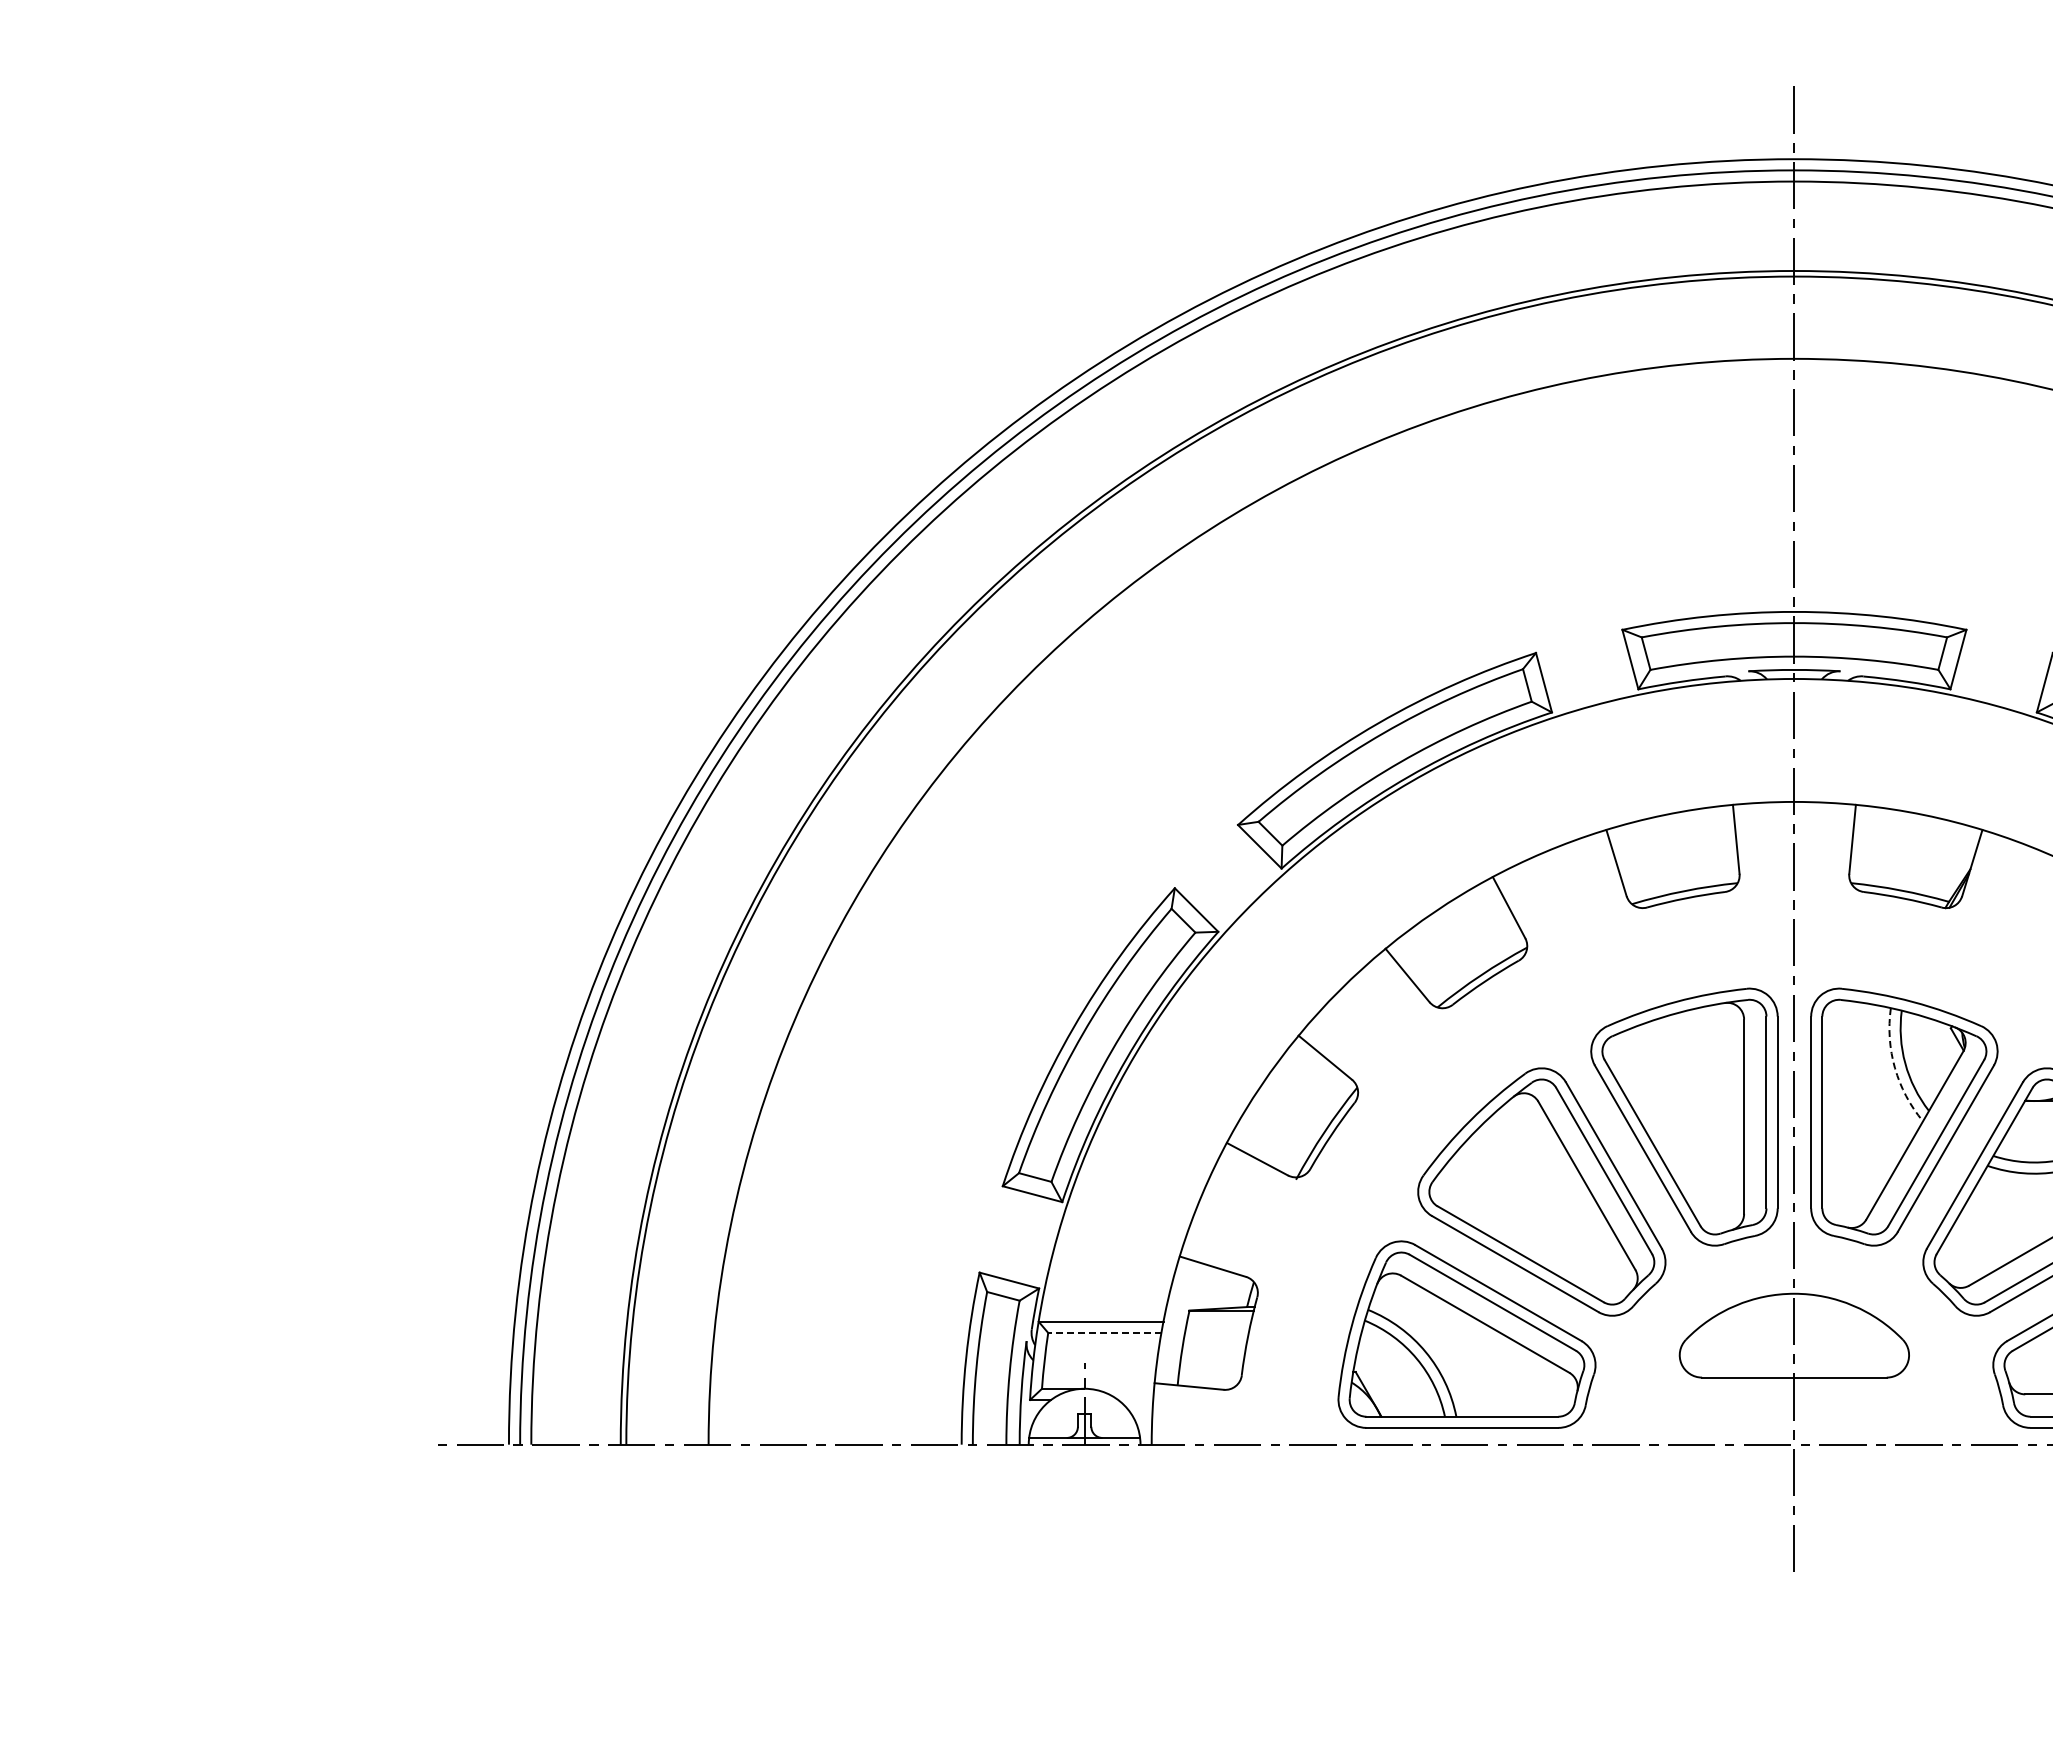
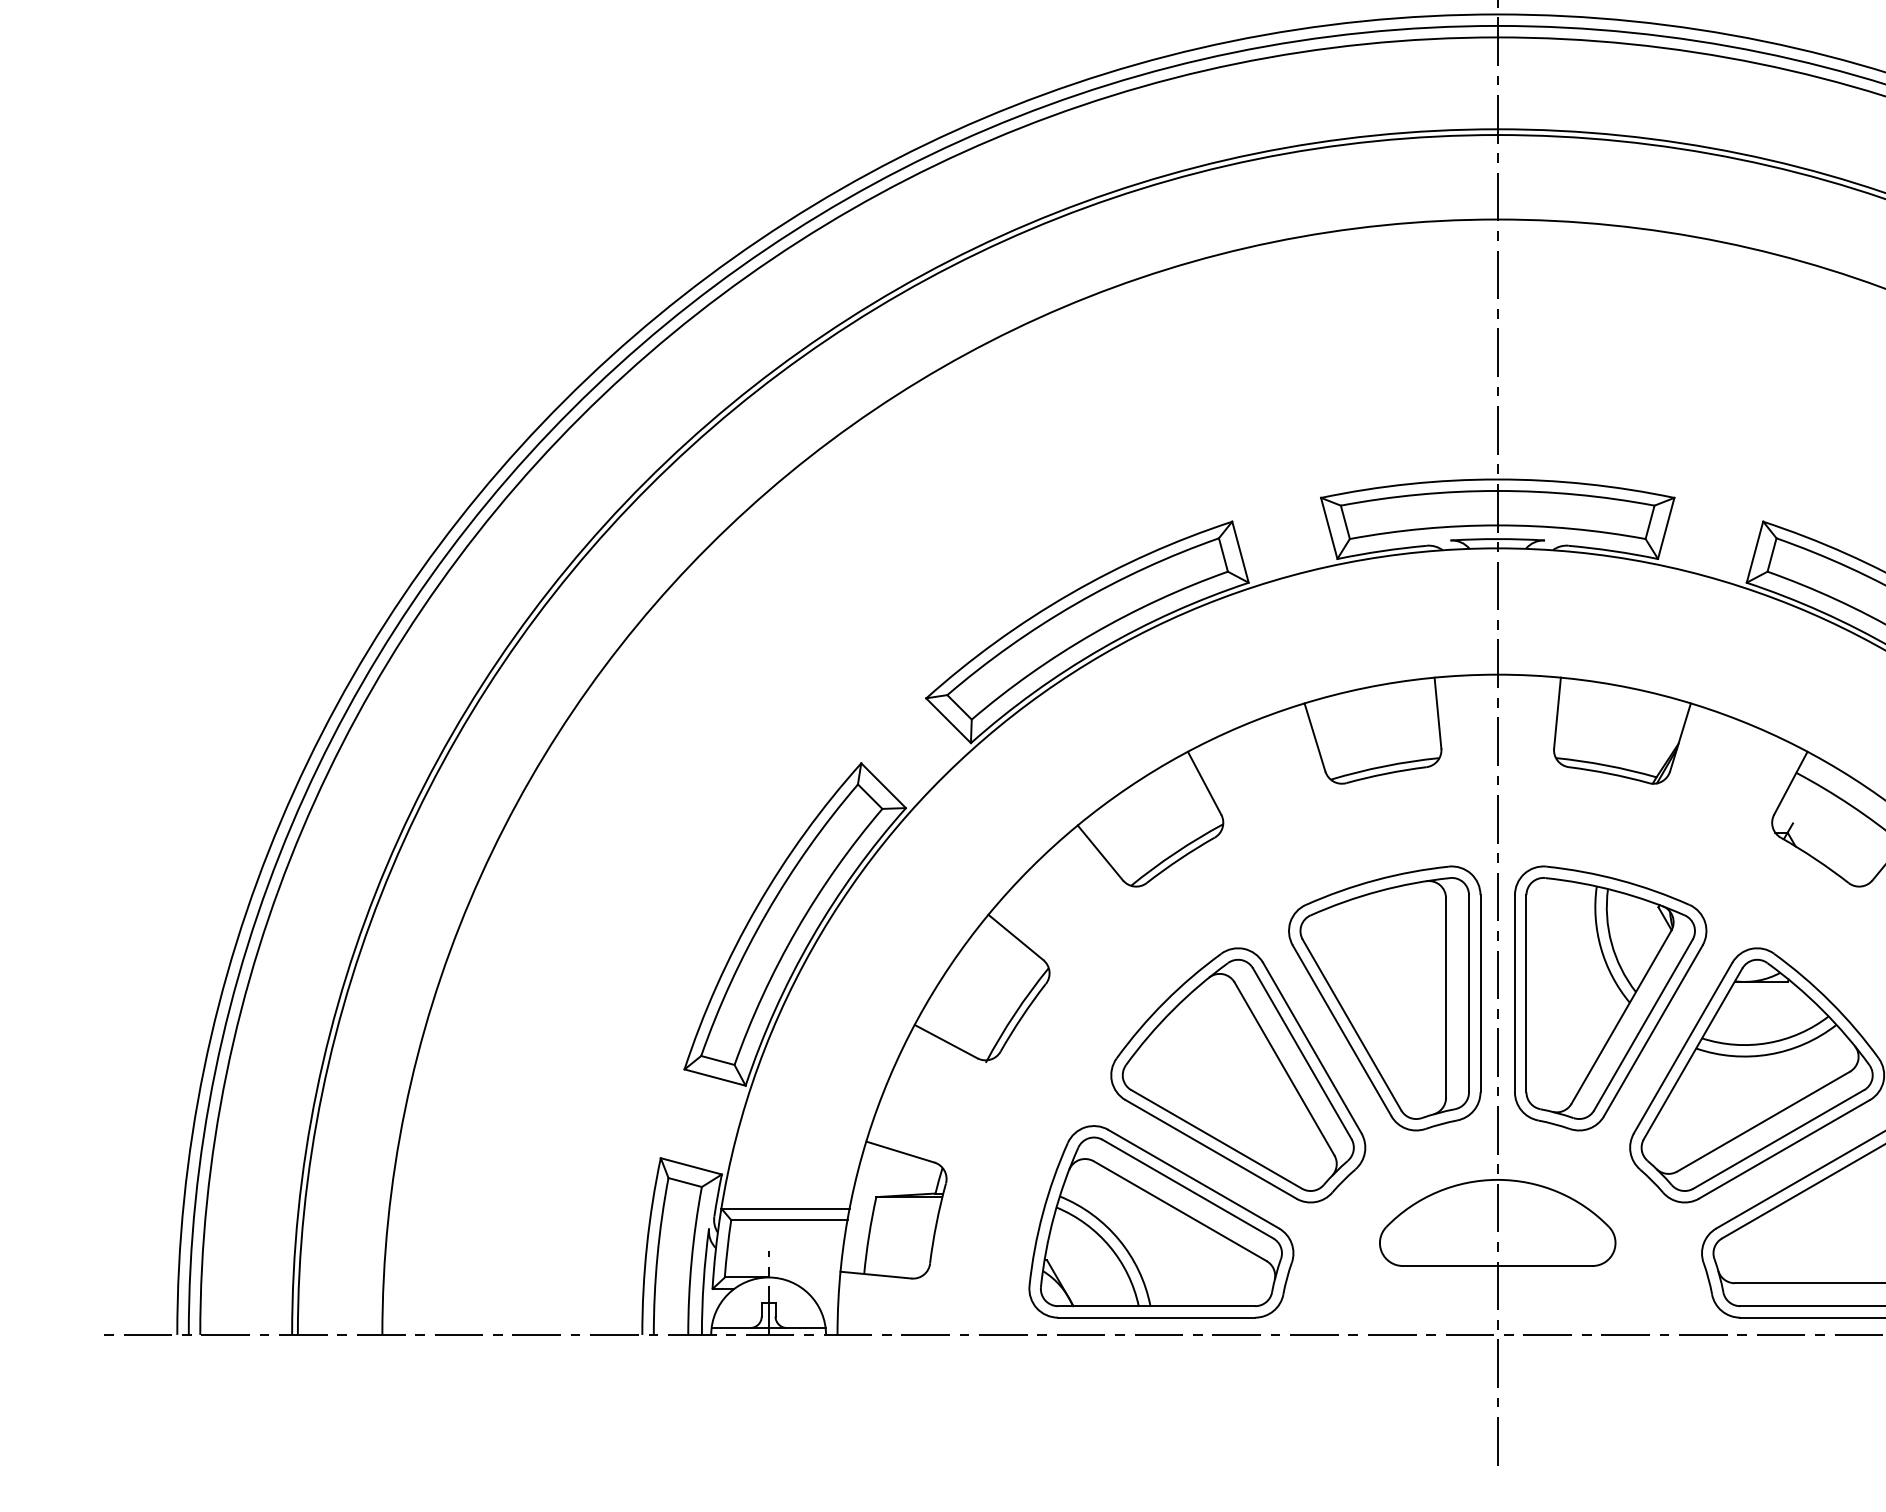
arc: (1894, 1068) -> (1600, 948), dashed -> solid
line: (1104, 1332) -> (789, 1219), dashed -> solid

